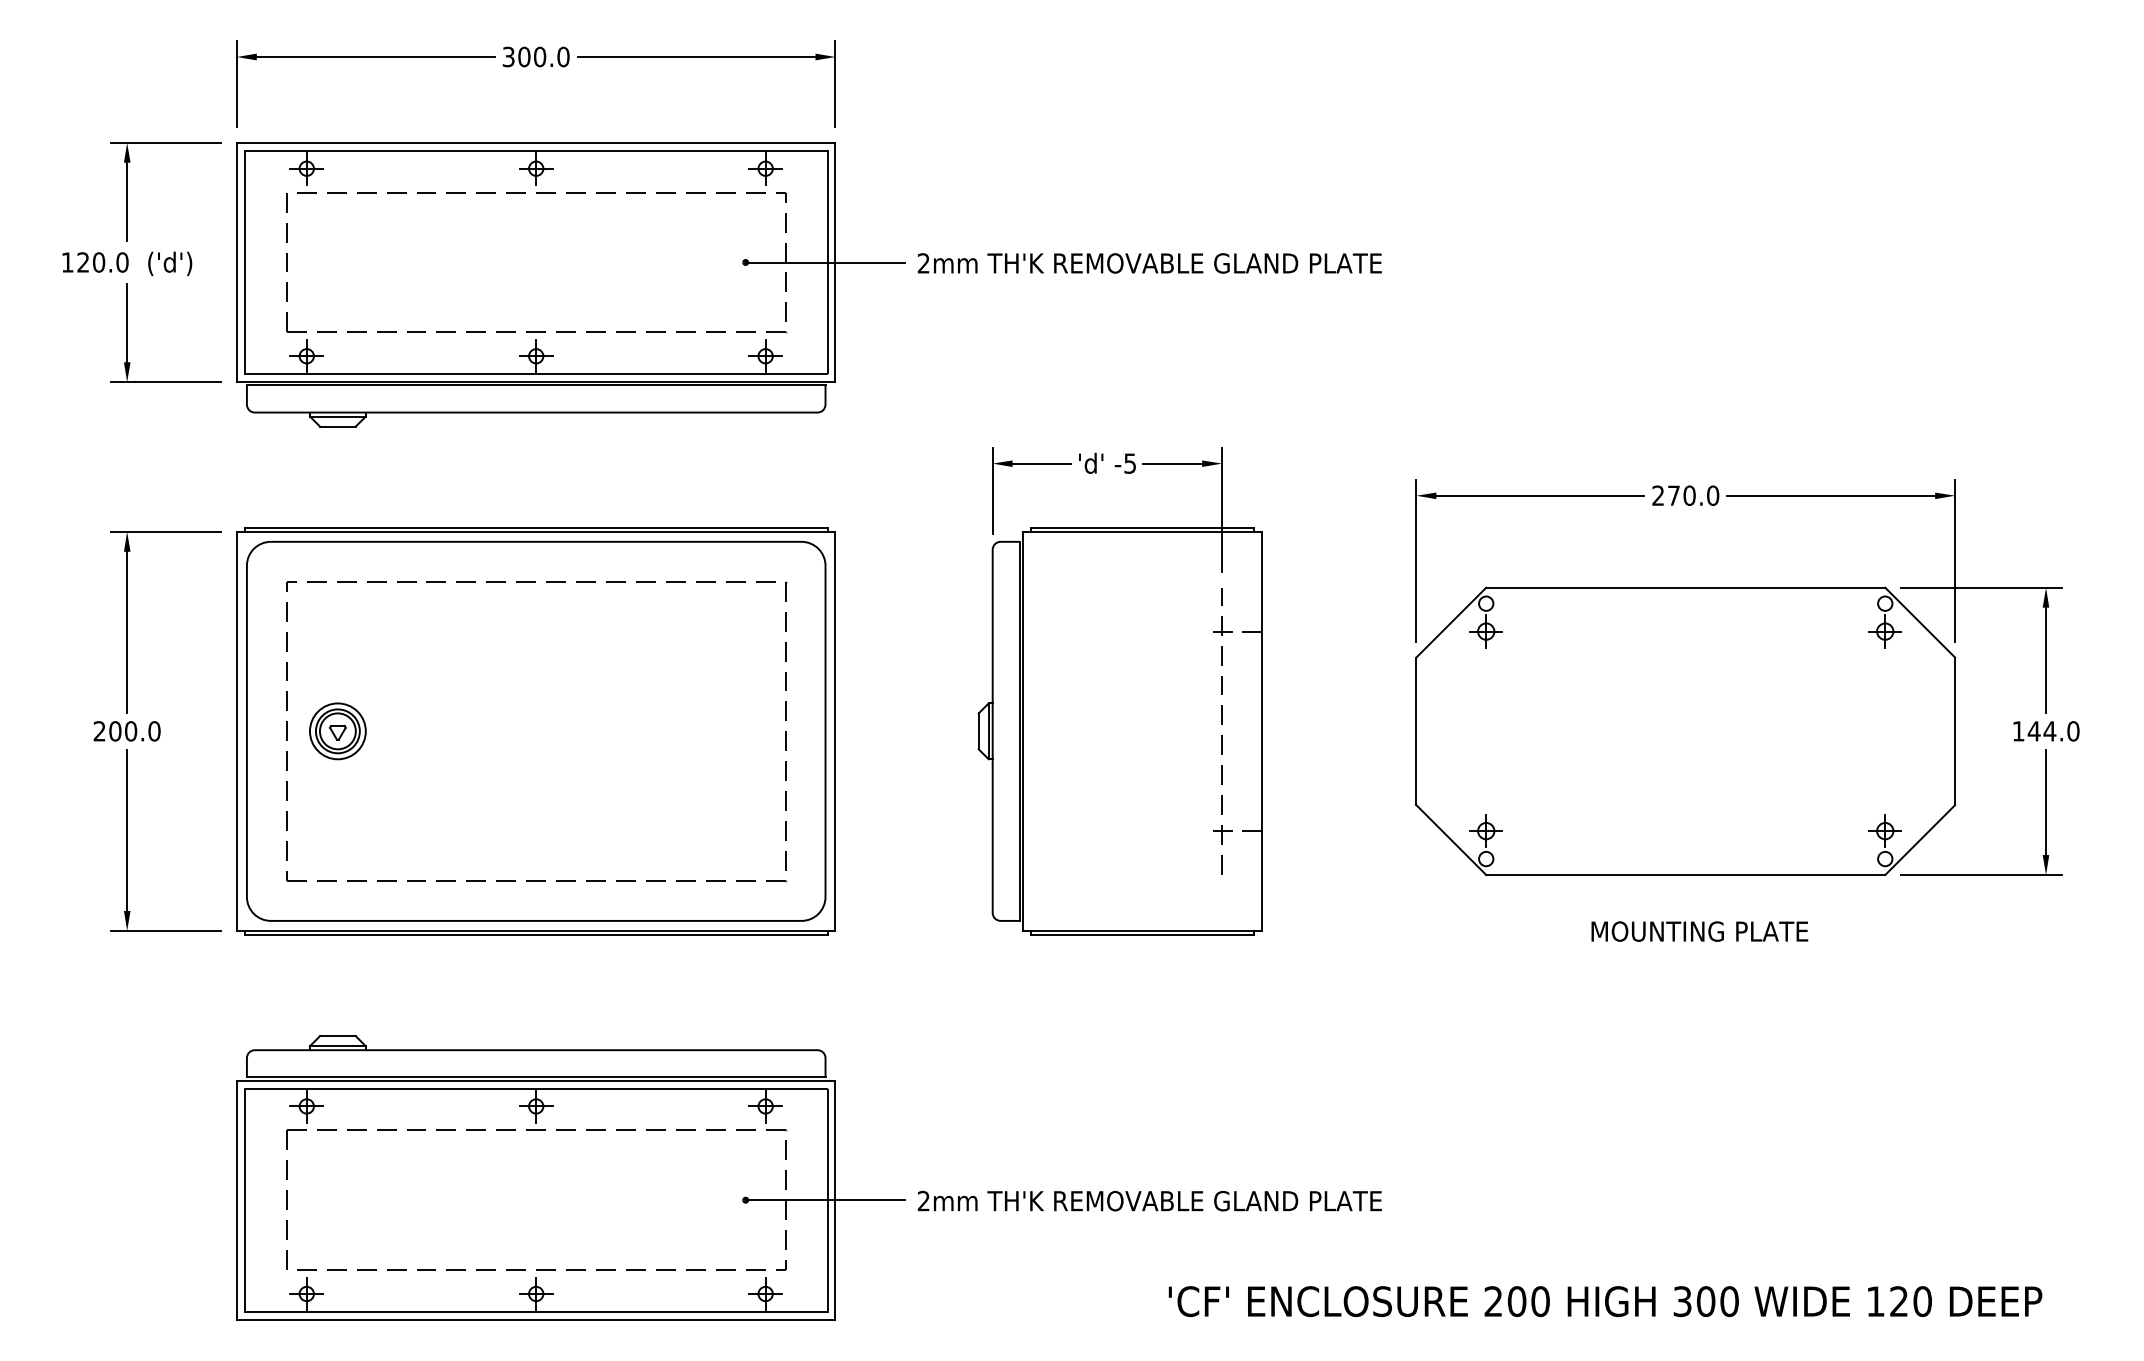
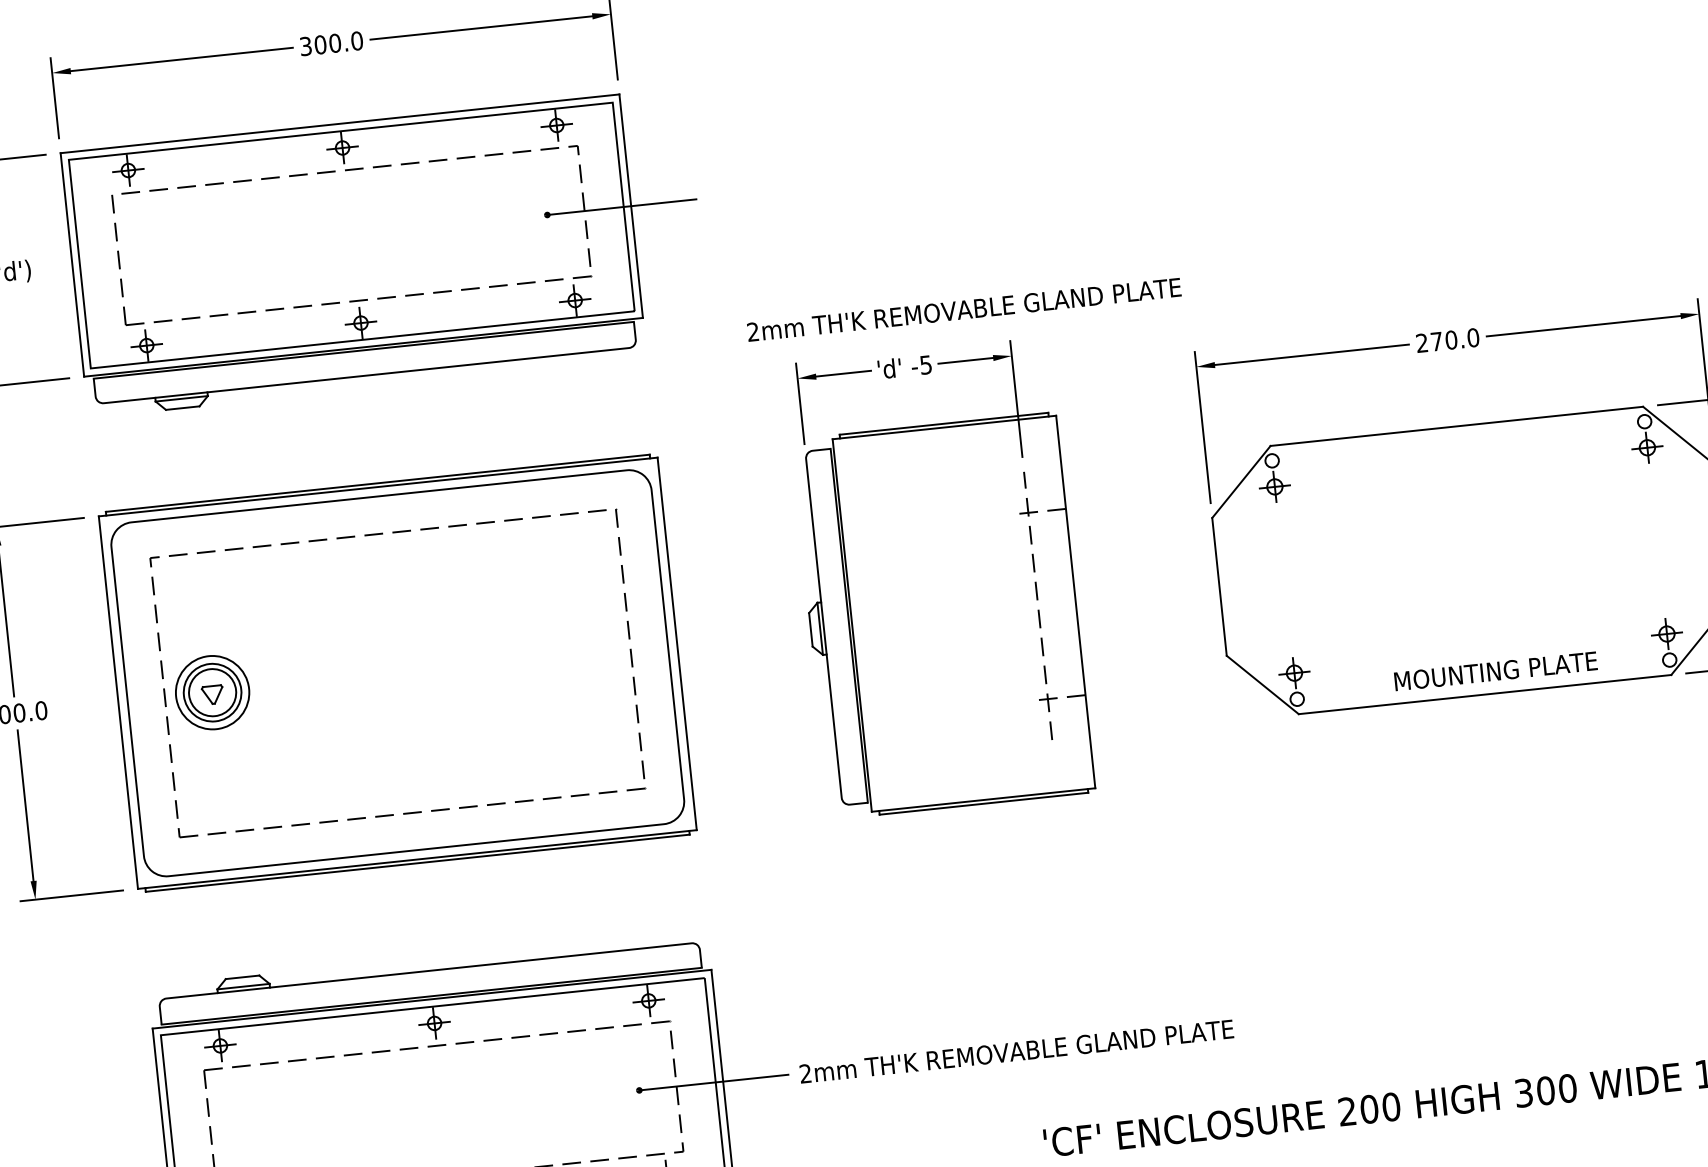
text: (1149, 263) -> (963, 309), moved
part: (337, 731) -> (212, 692), size x1.4
text: (1699, 931) -> (1495, 671), moved

